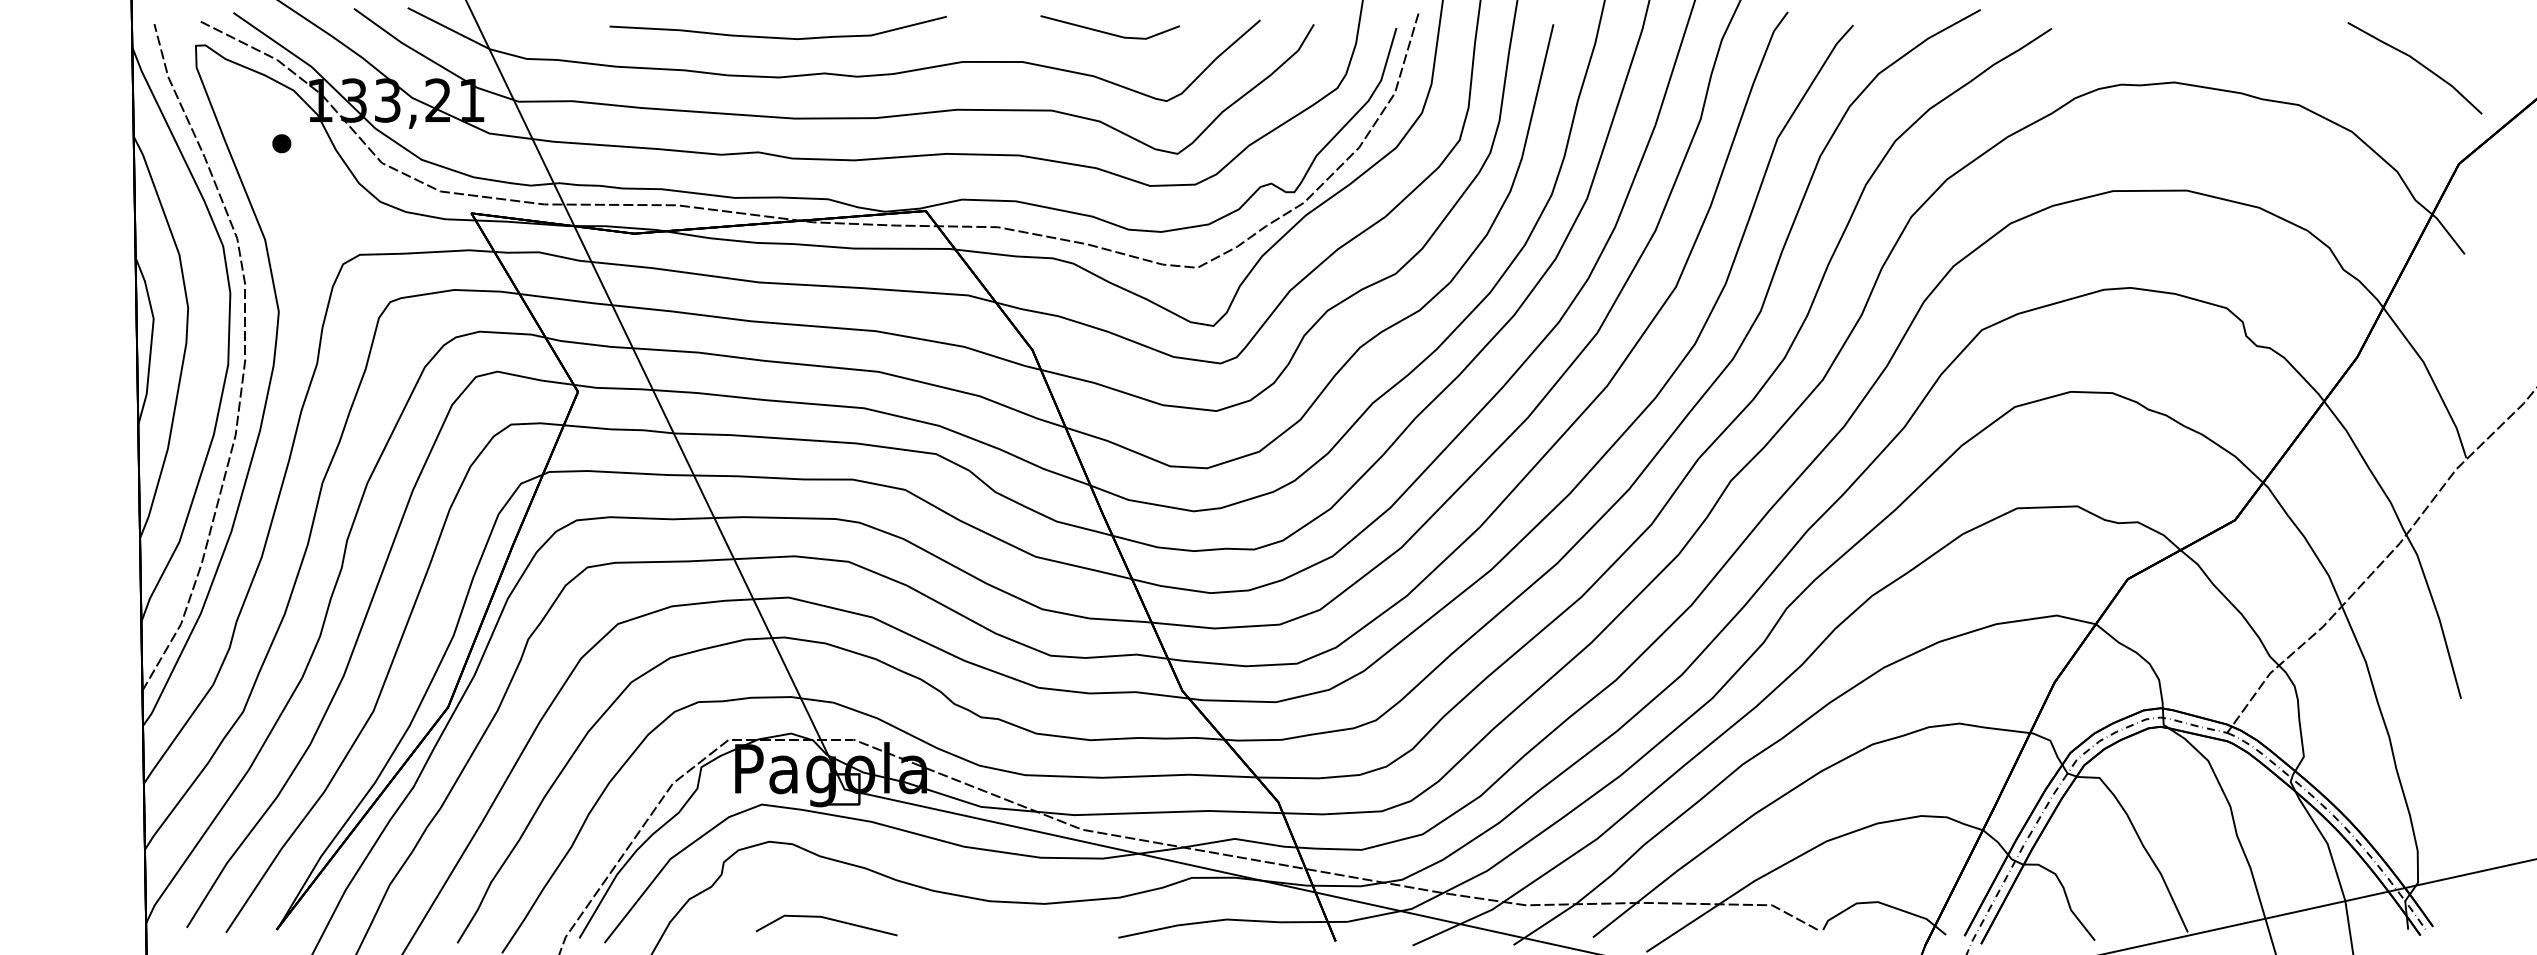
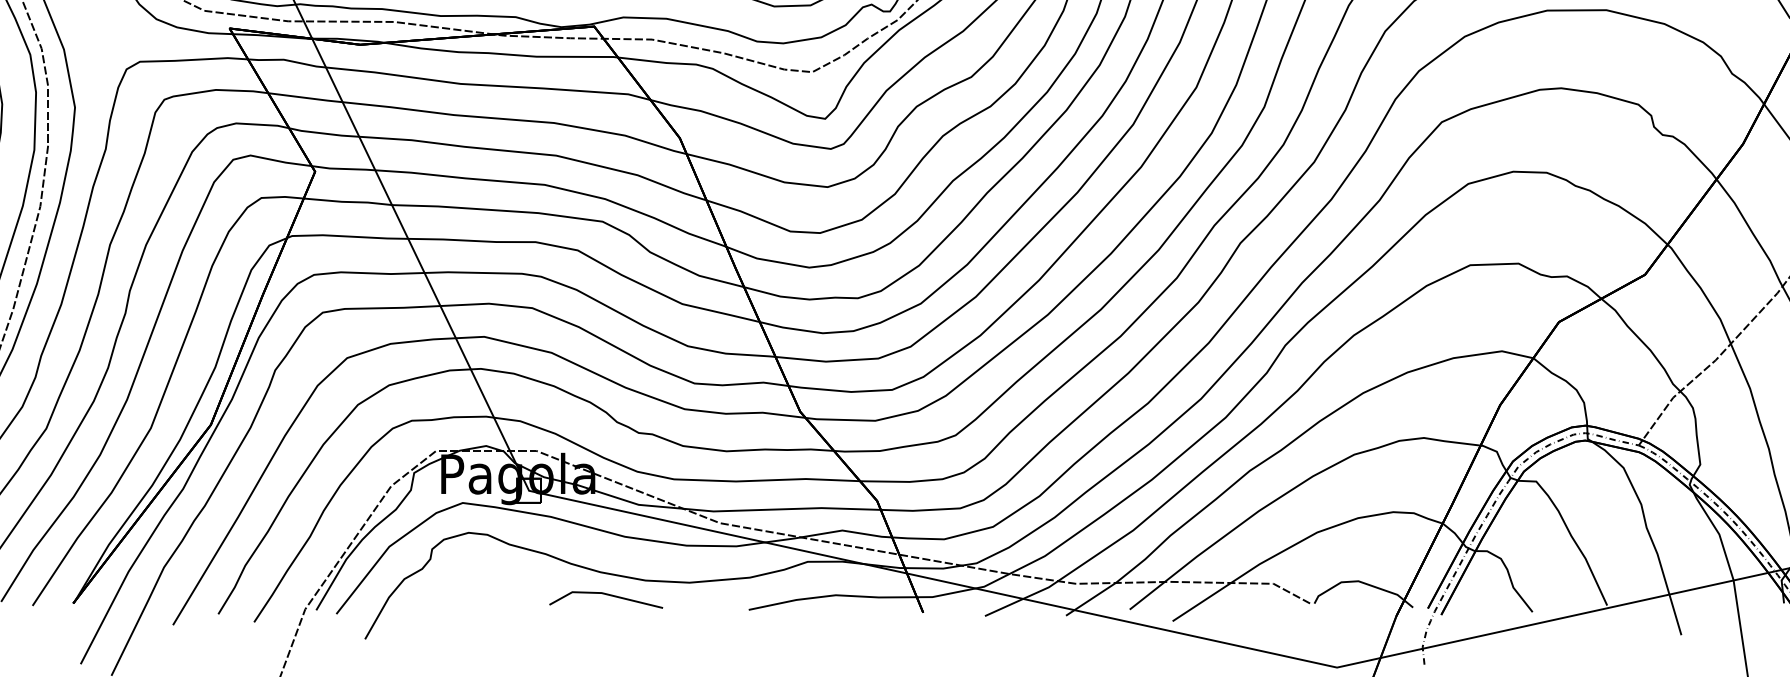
line: (826, 919) -> (606, 595), moved

